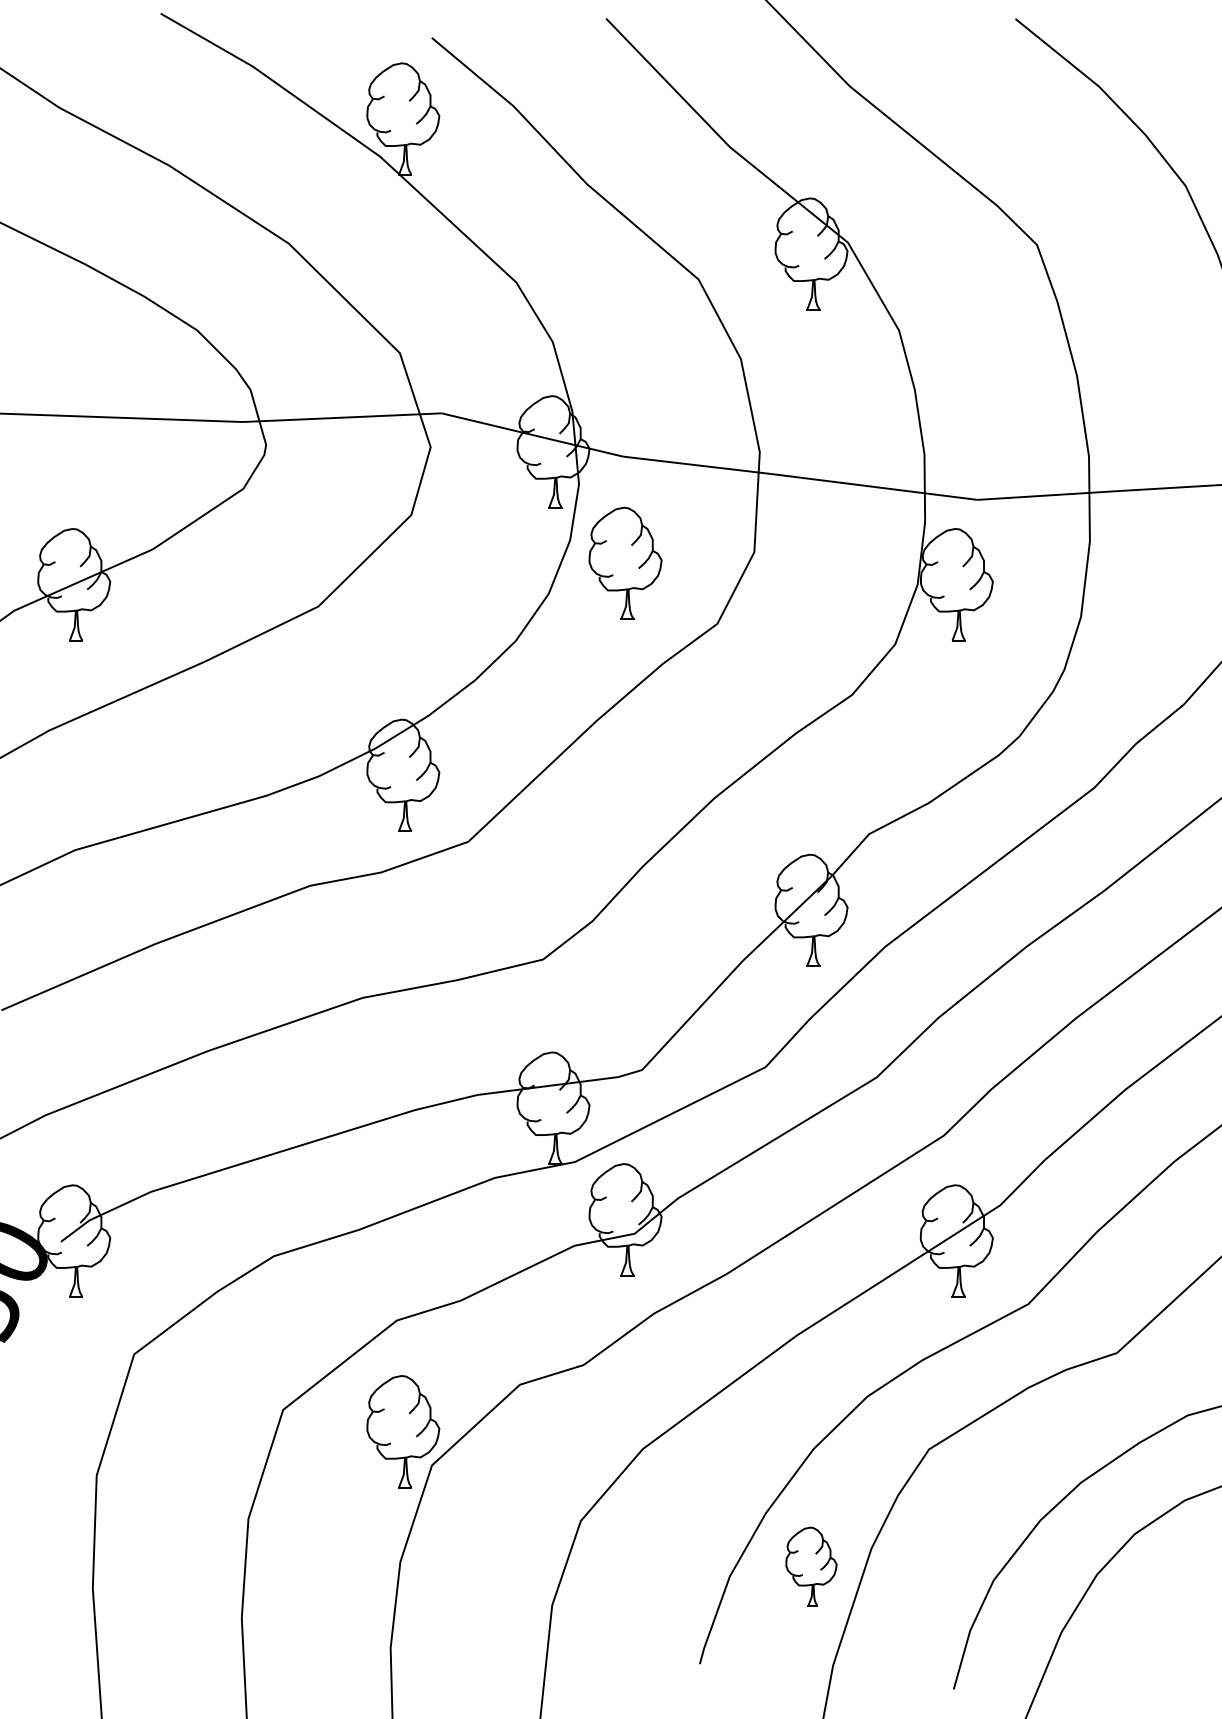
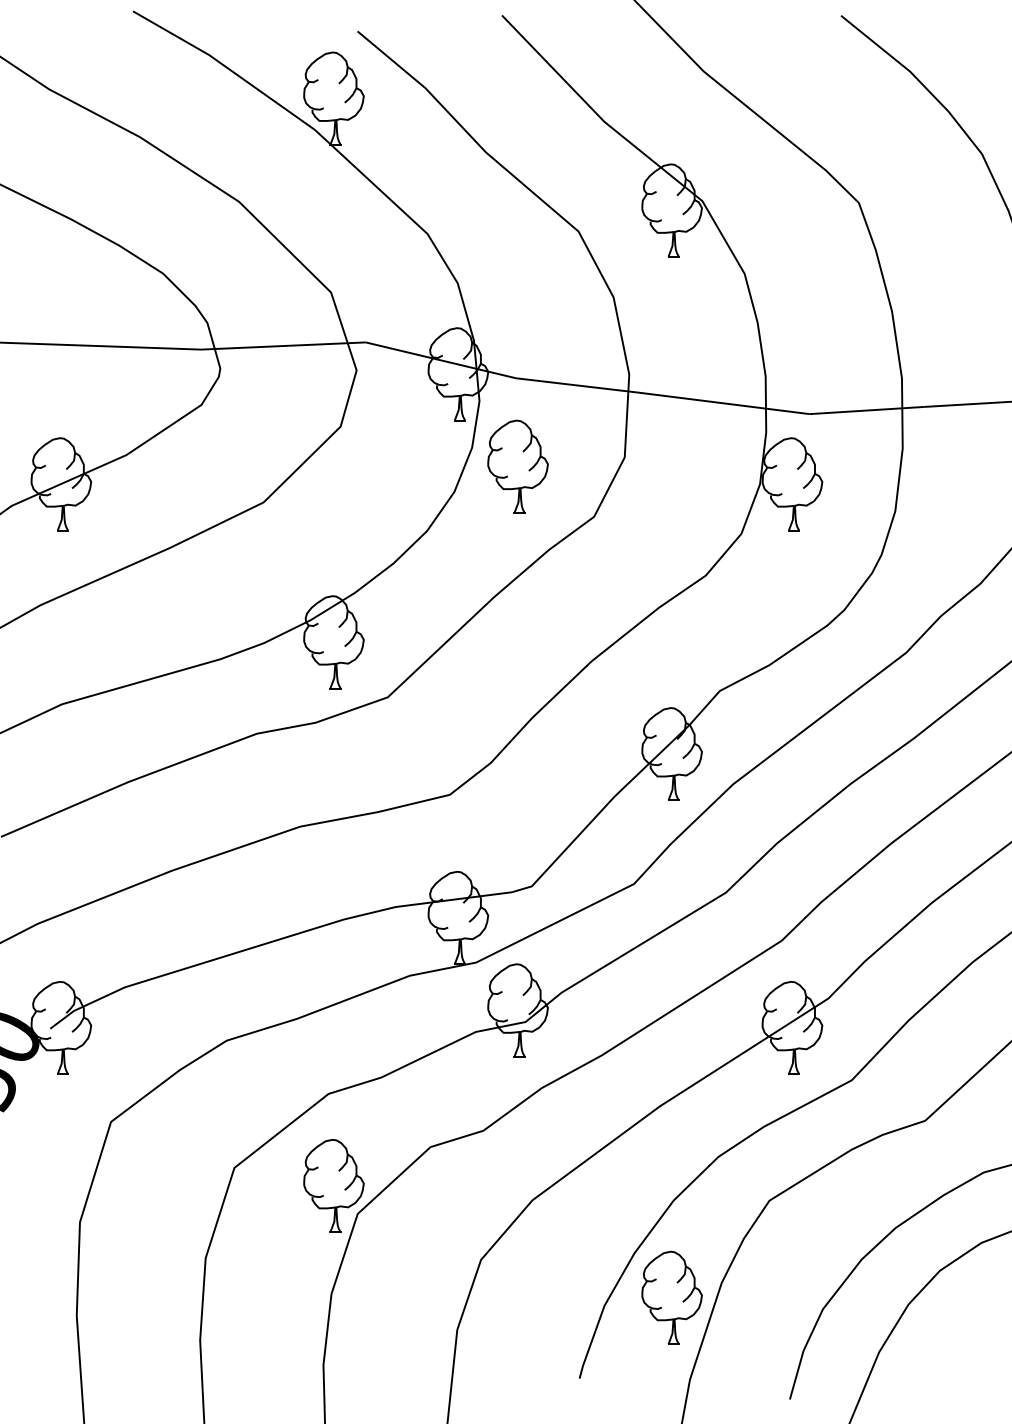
part: (810, 1566) -> (671, 1297), size x1.43

